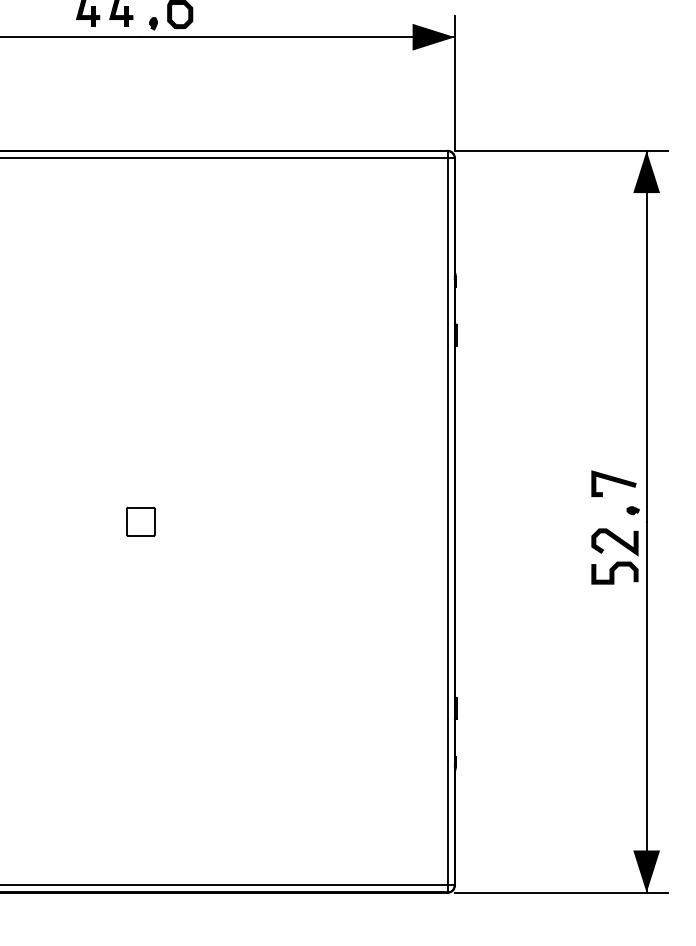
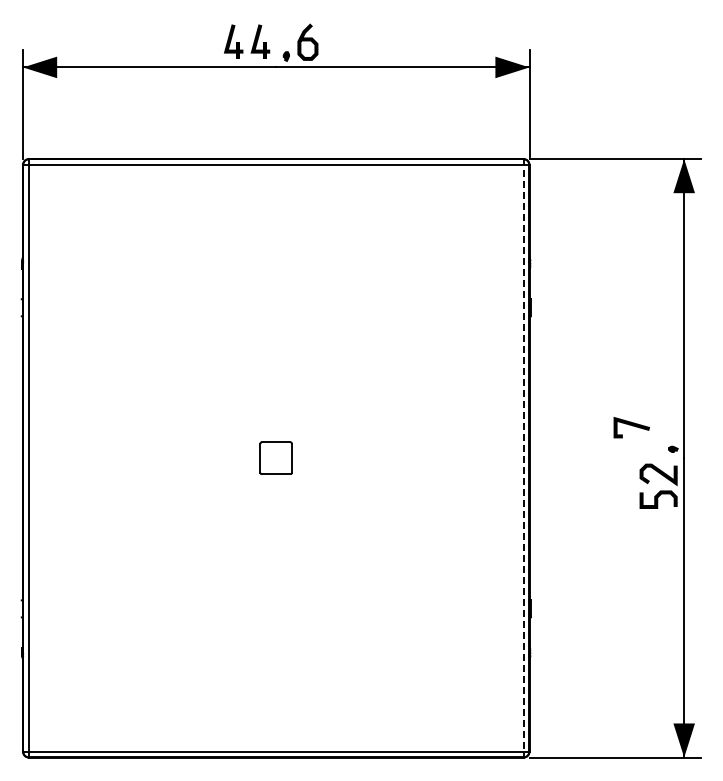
line: (614, 482) -> (632, 426), moved
part: (141, 522) -> (276, 458), size x1.4
line: (447, 522) -> (523, 458), solid -> dashed

